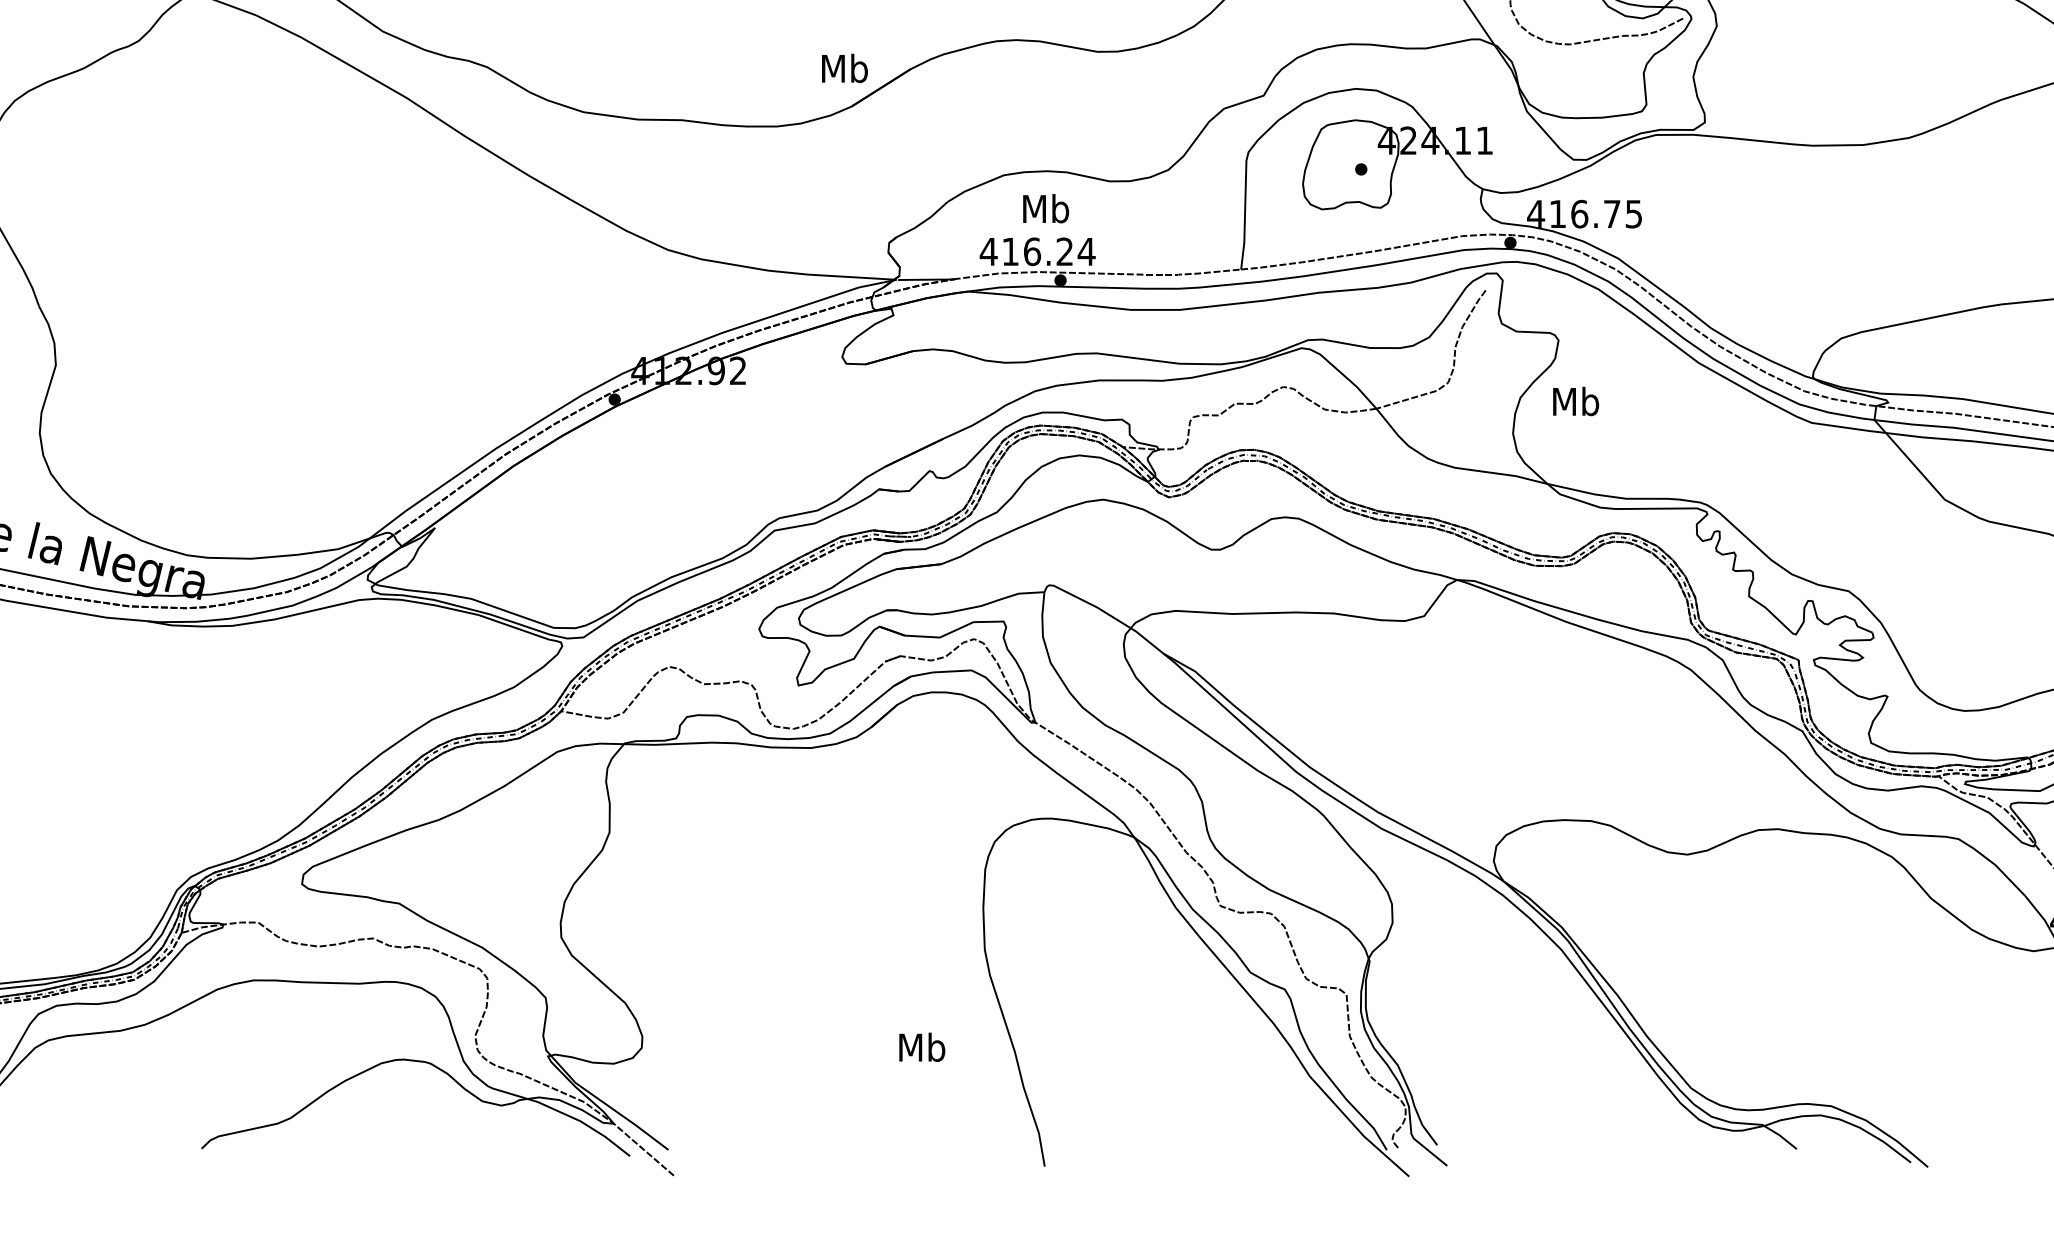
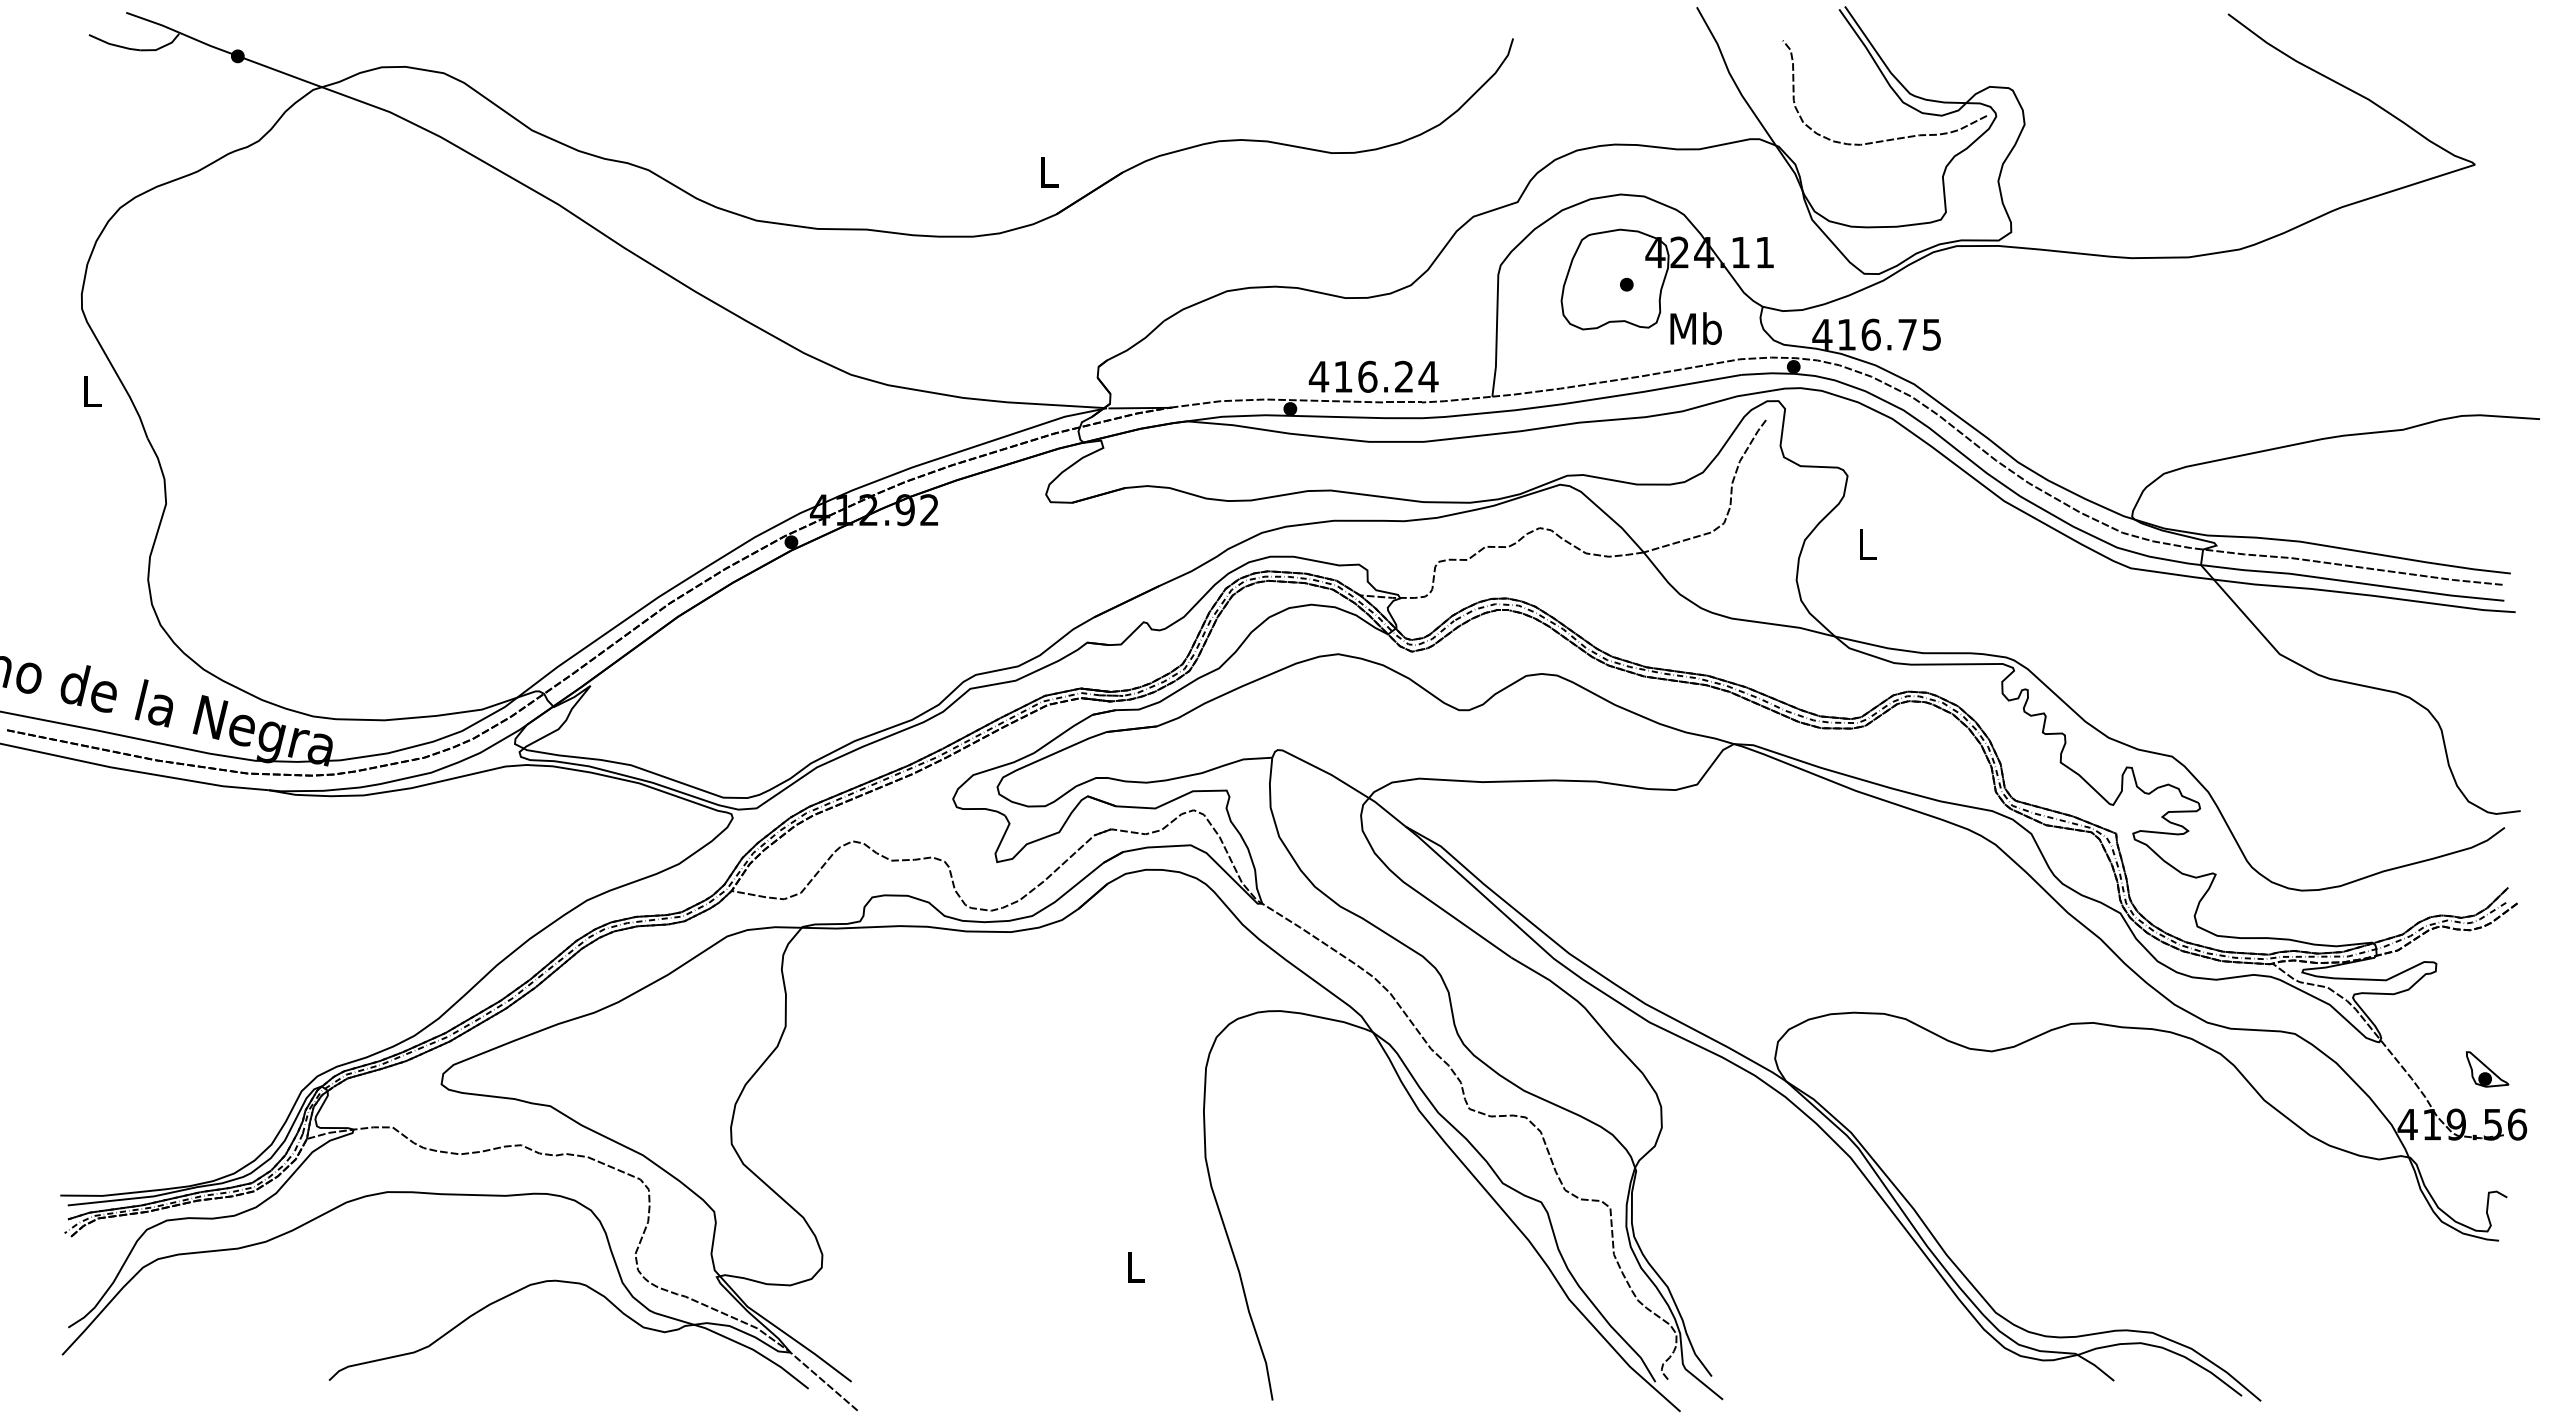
text: (844, 68) -> (1048, 171), Mb -> L
text: (1045, 208) -> (1695, 328), moved
text: (1037, 251) -> (1373, 376), moved
text: (1575, 401) -> (1866, 544), Mb -> L
text: (922, 1046) -> (1135, 1266), Mb -> L

